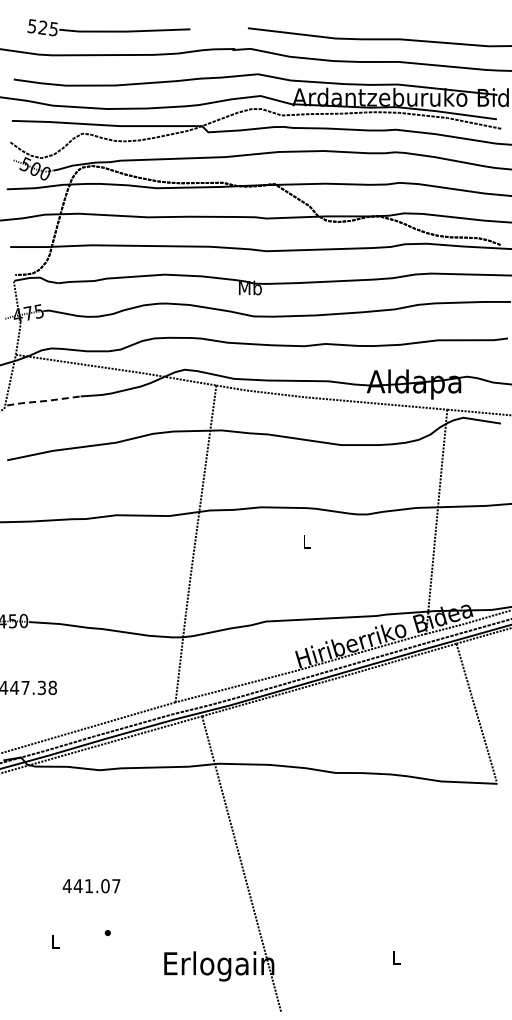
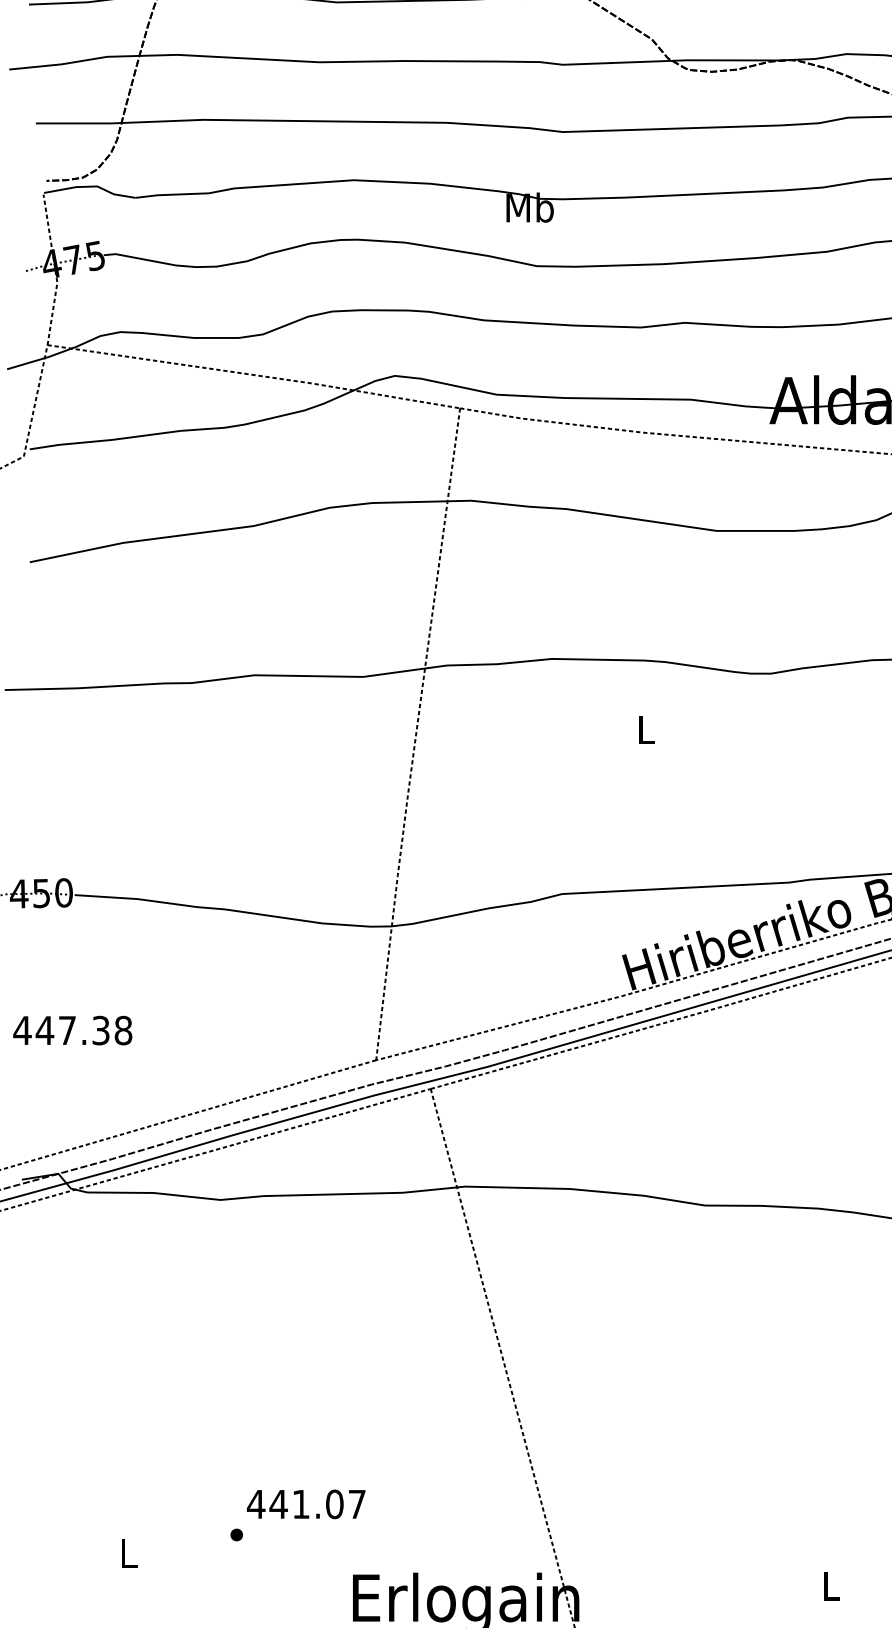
line: (44, 401) -> (106, 441), dashed -> solid
text: (91, 886) -> (306, 1505), moved

